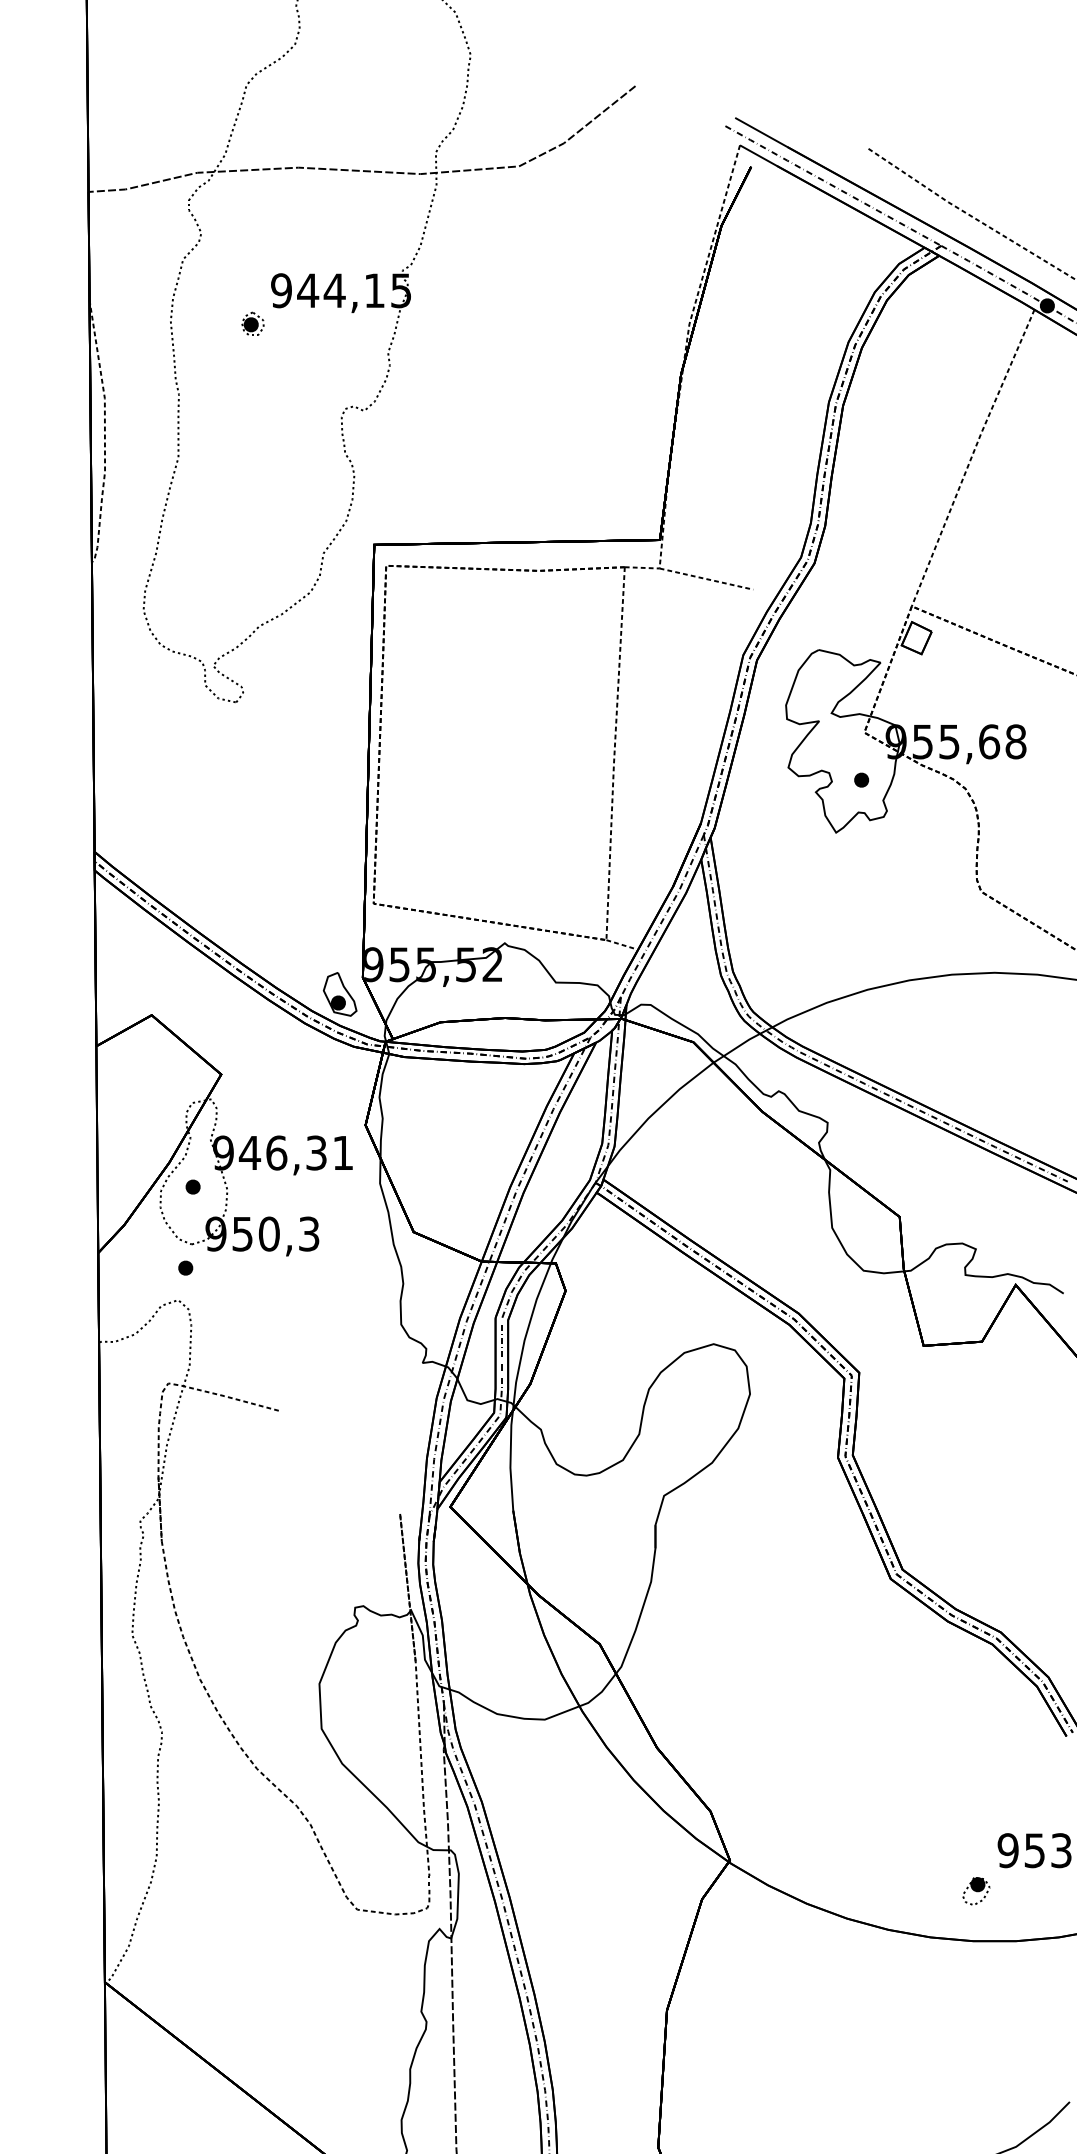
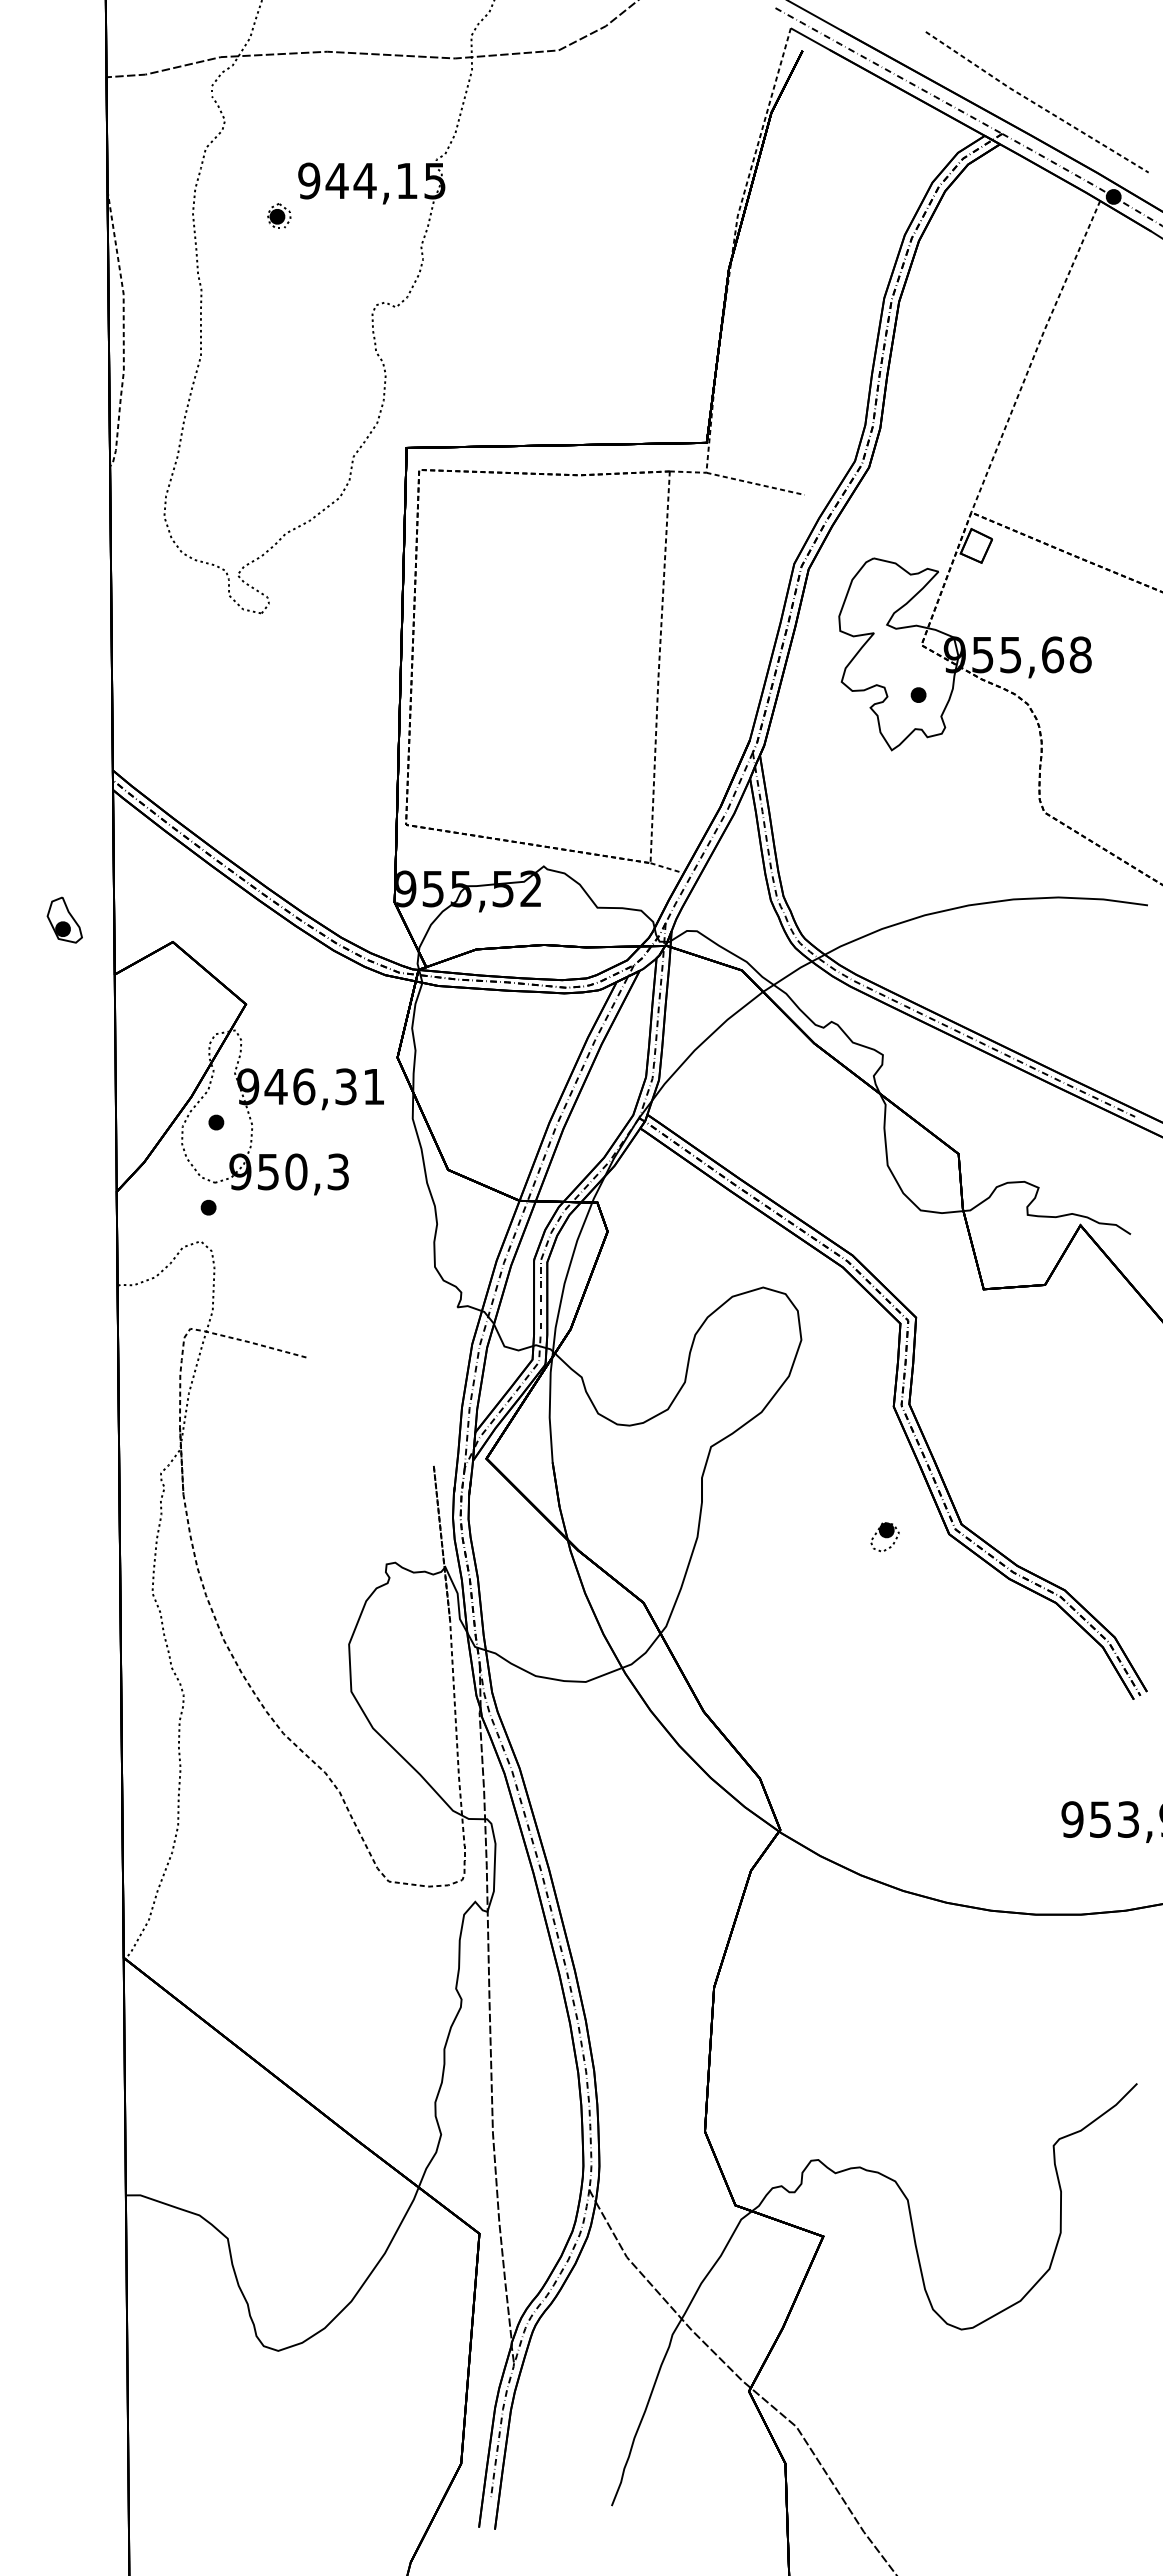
part: (339, 993) -> (64, 919), moved
part: (975, 1891) -> (884, 1537), moved

